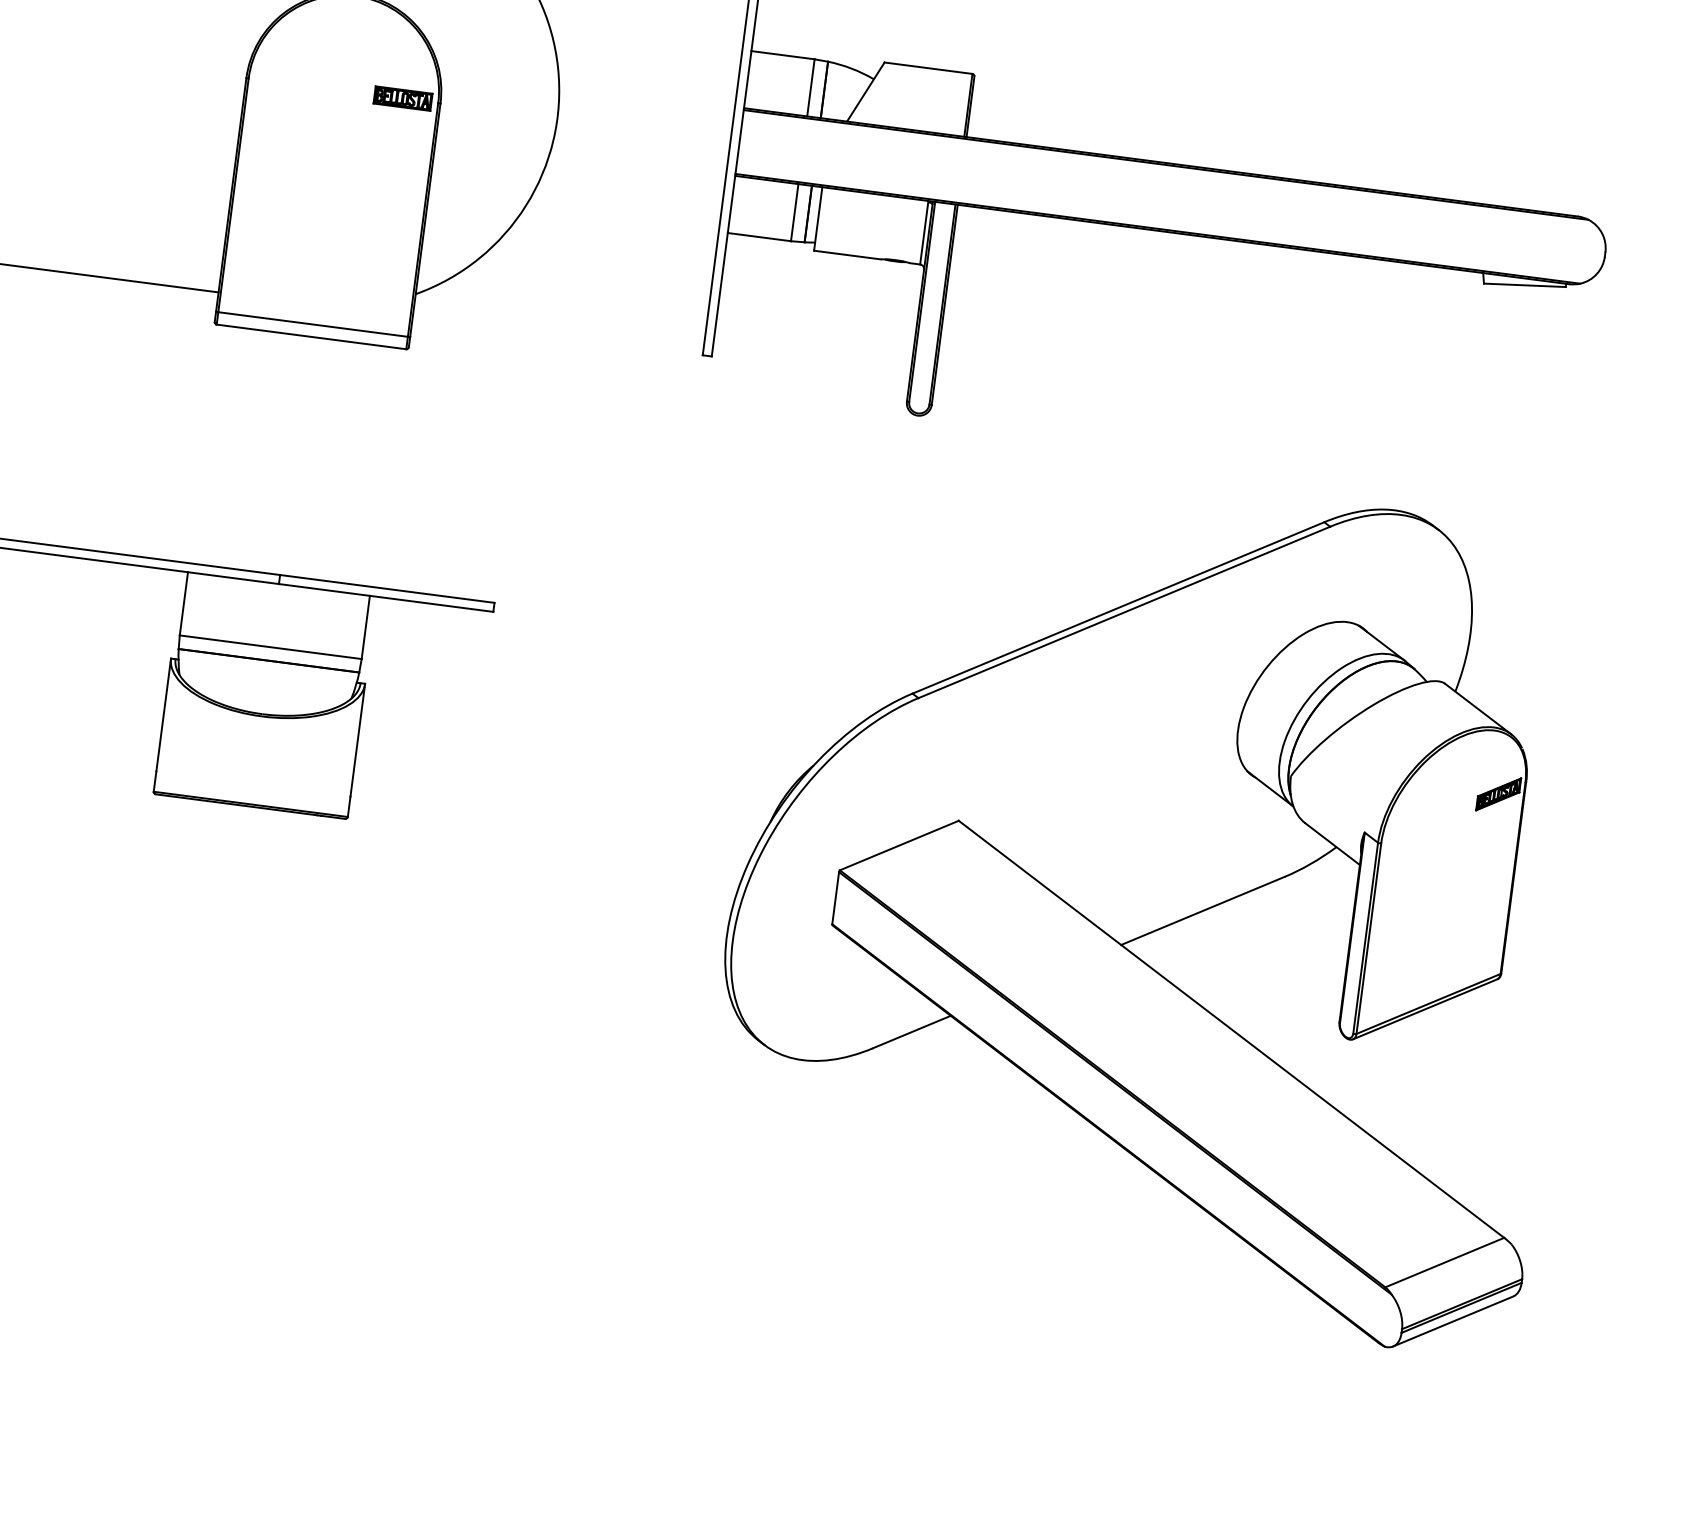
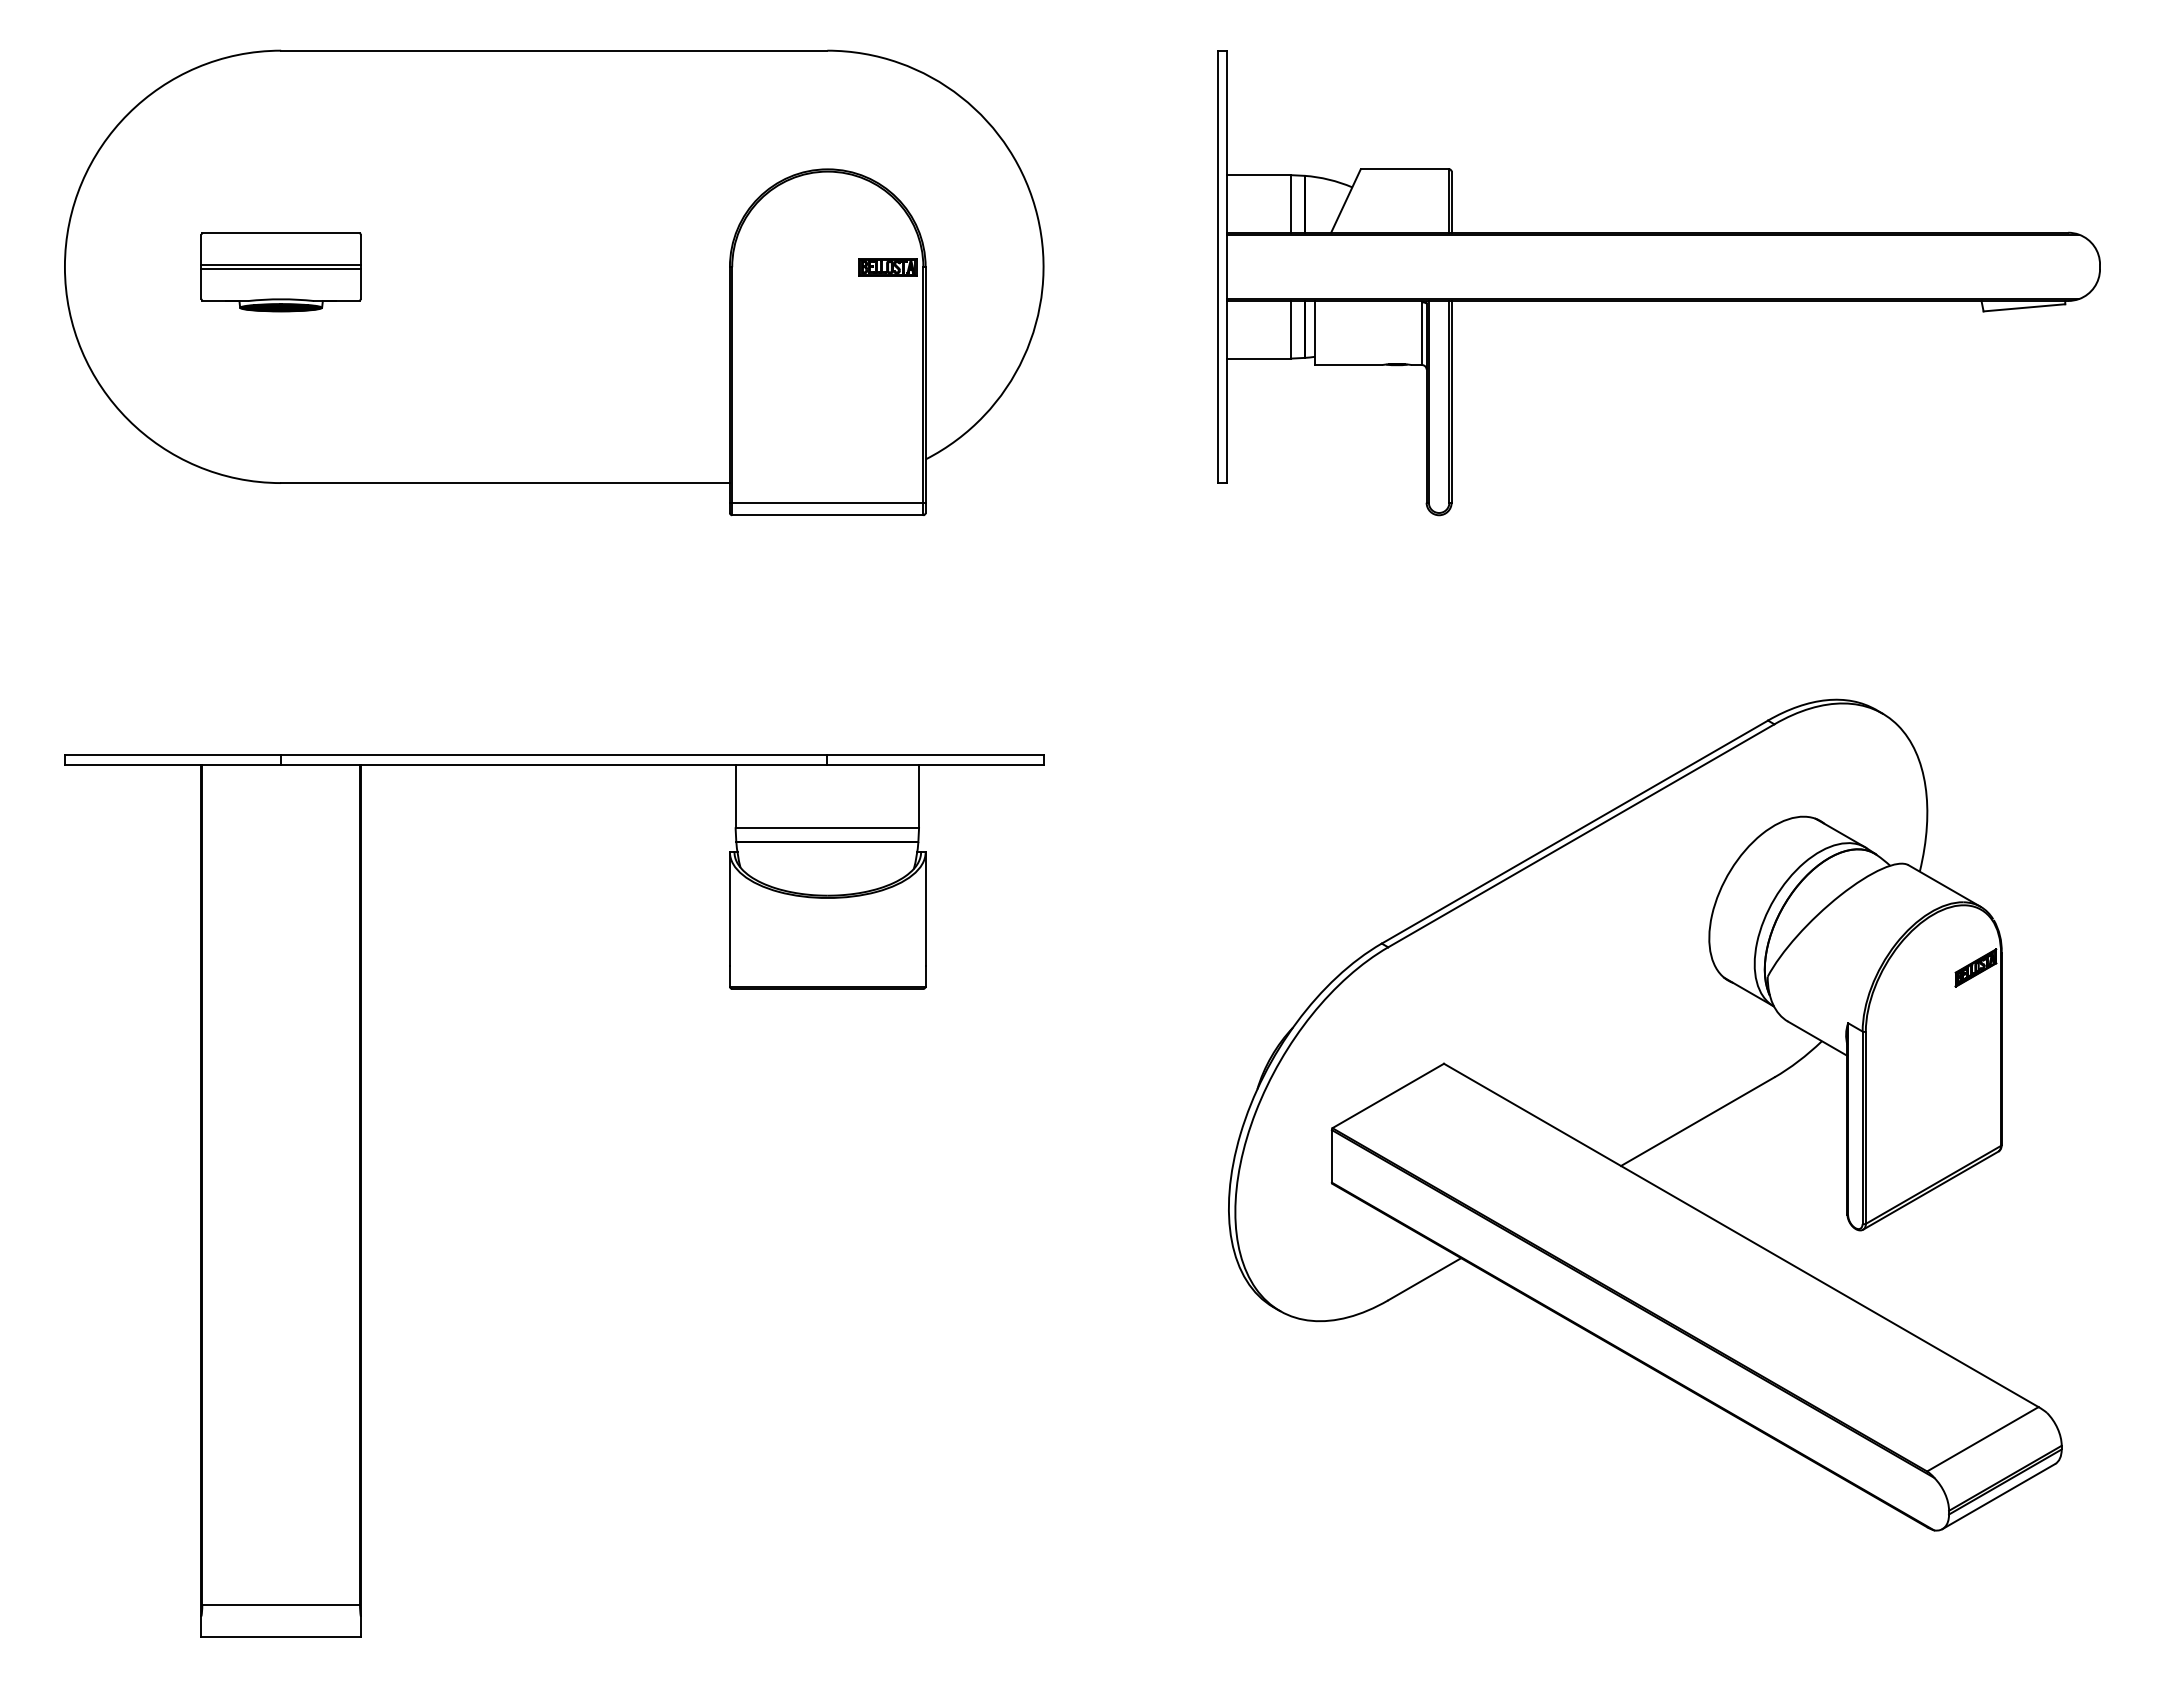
part: (1152, 897) -> (1645, 1114), moved

